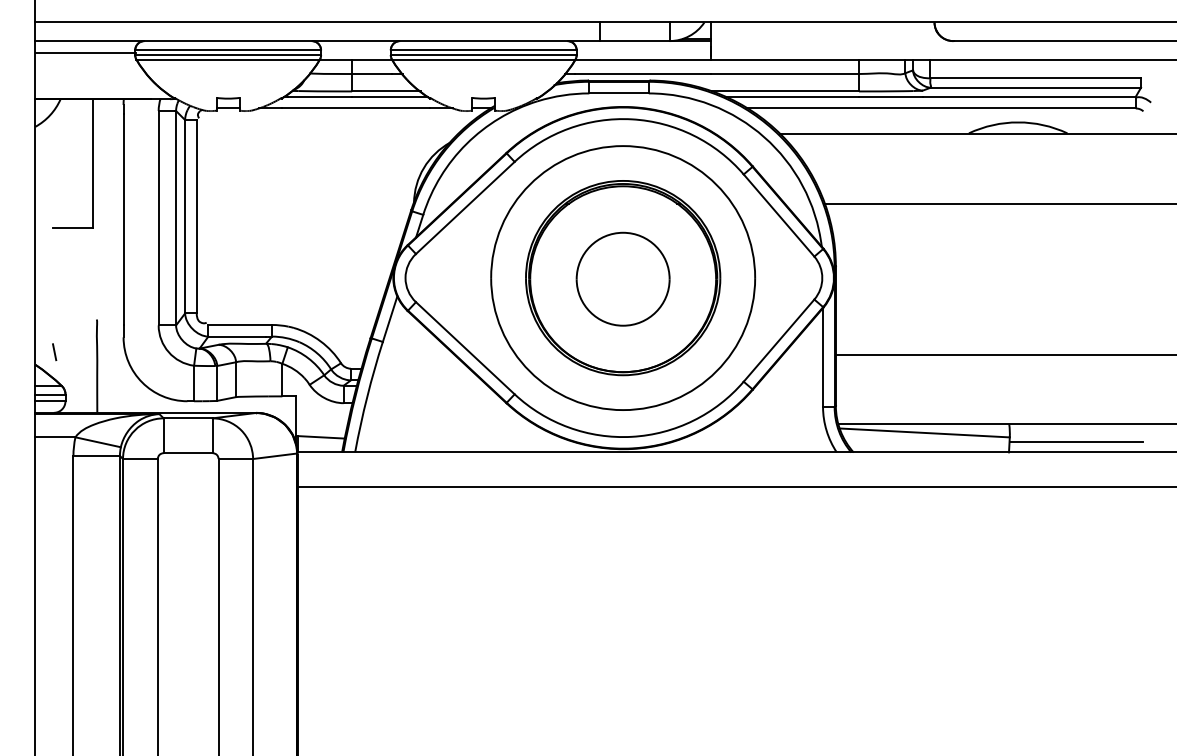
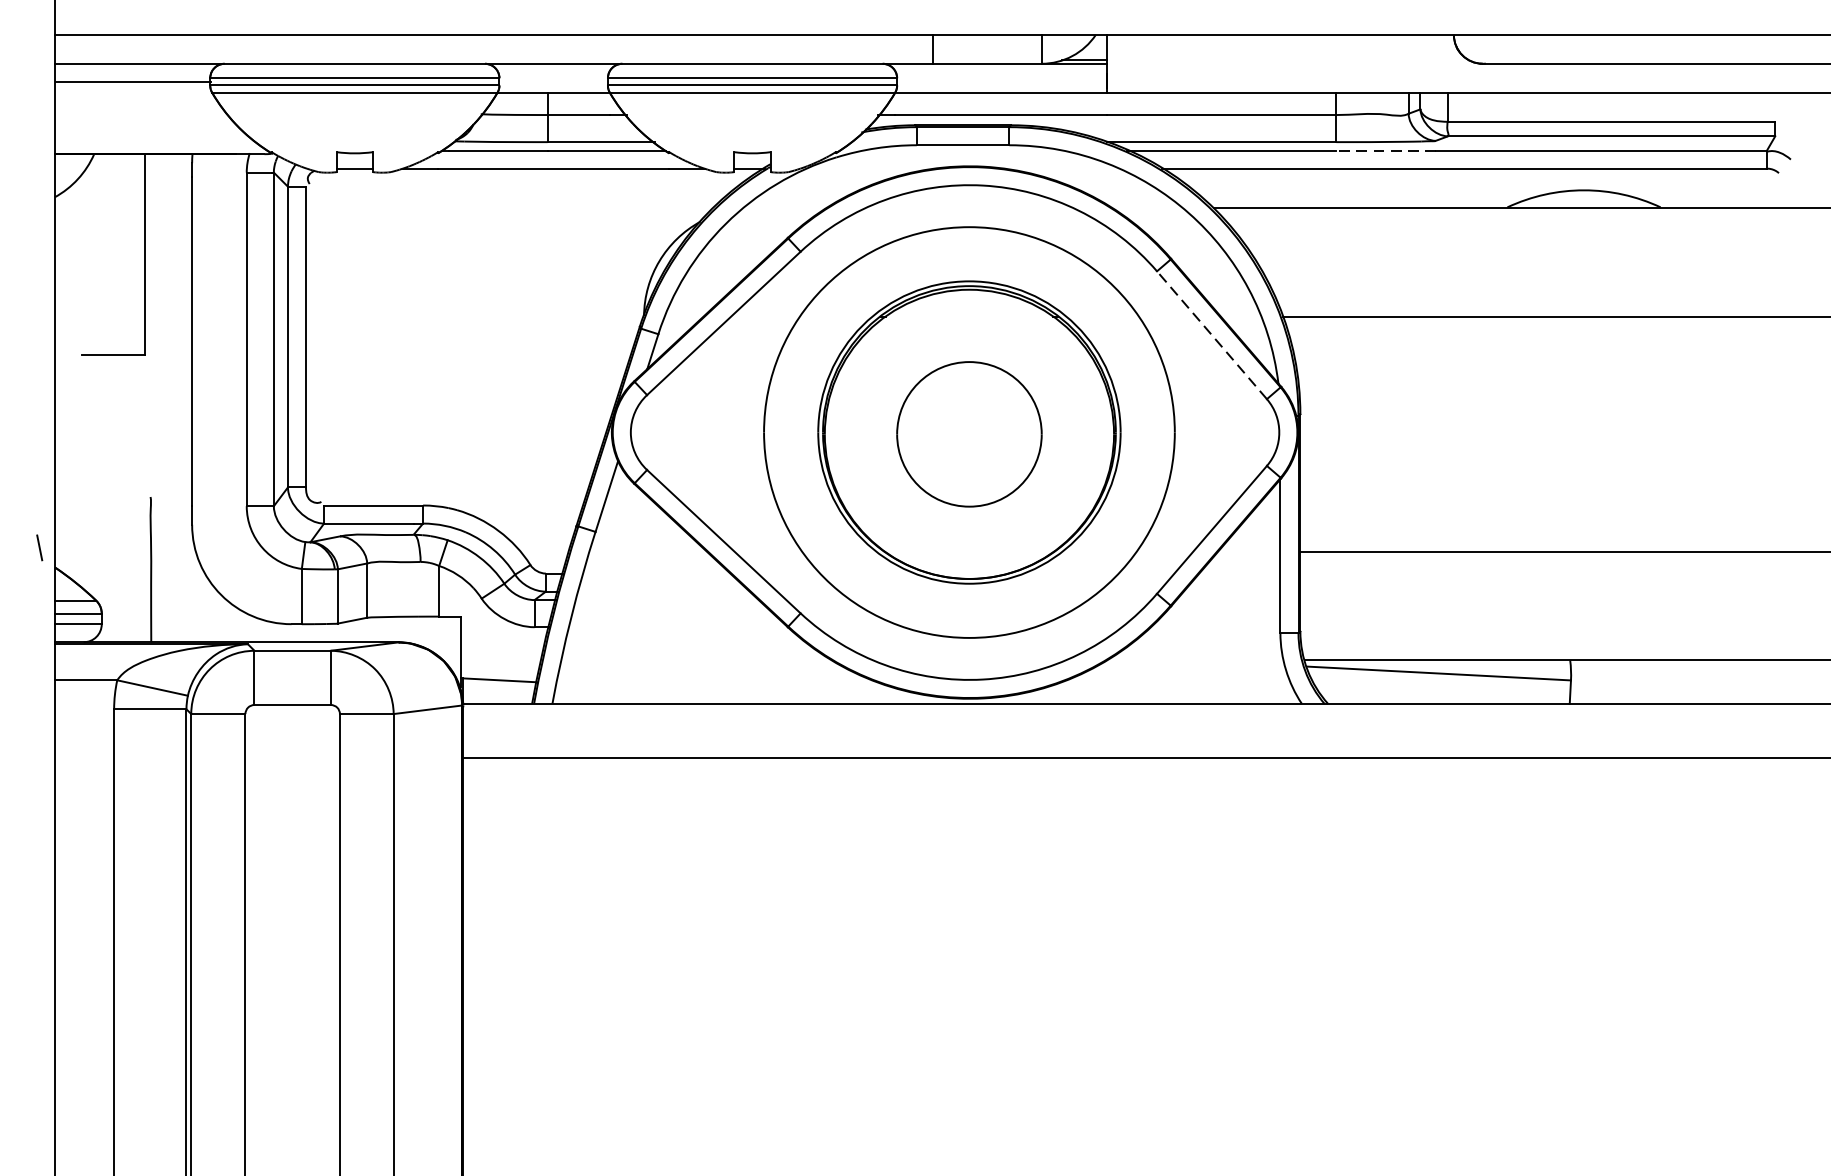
line: (890, 96) -> (1385, 150), solid -> dashed
line: (778, 215) -> (1211, 335), solid -> dashed
line: (54, 352) -> (39, 548), moved
line: (1076, 441) -> (1674, 686), removed

